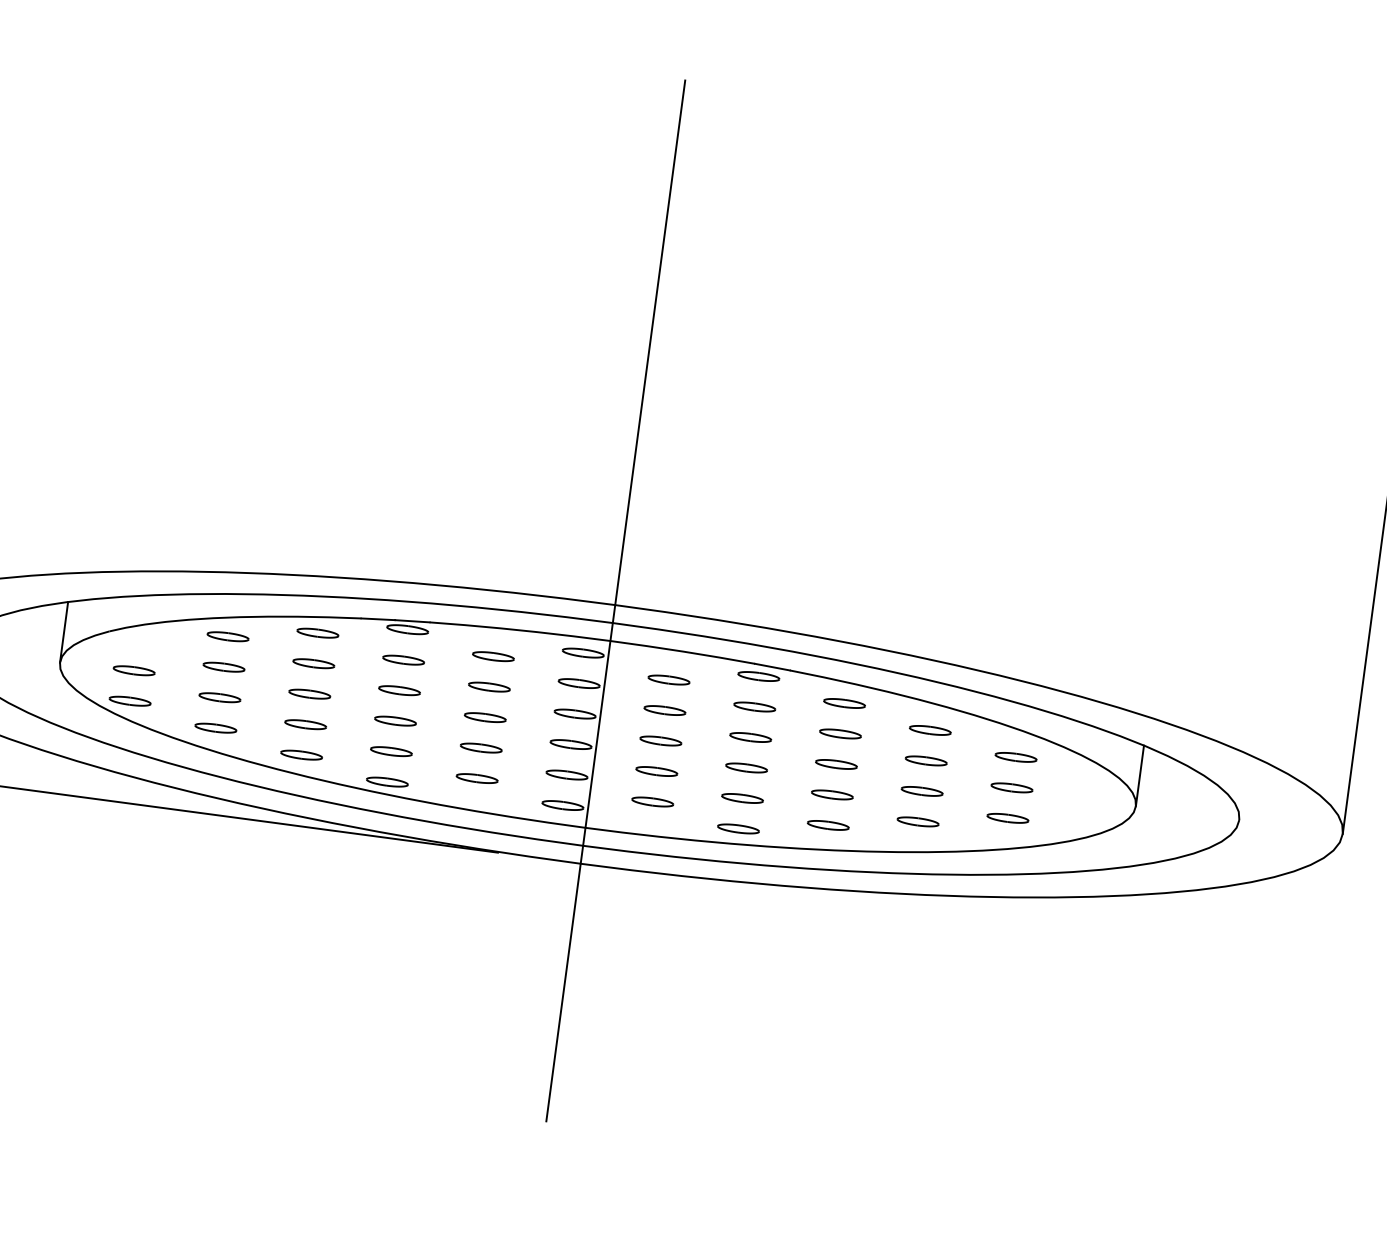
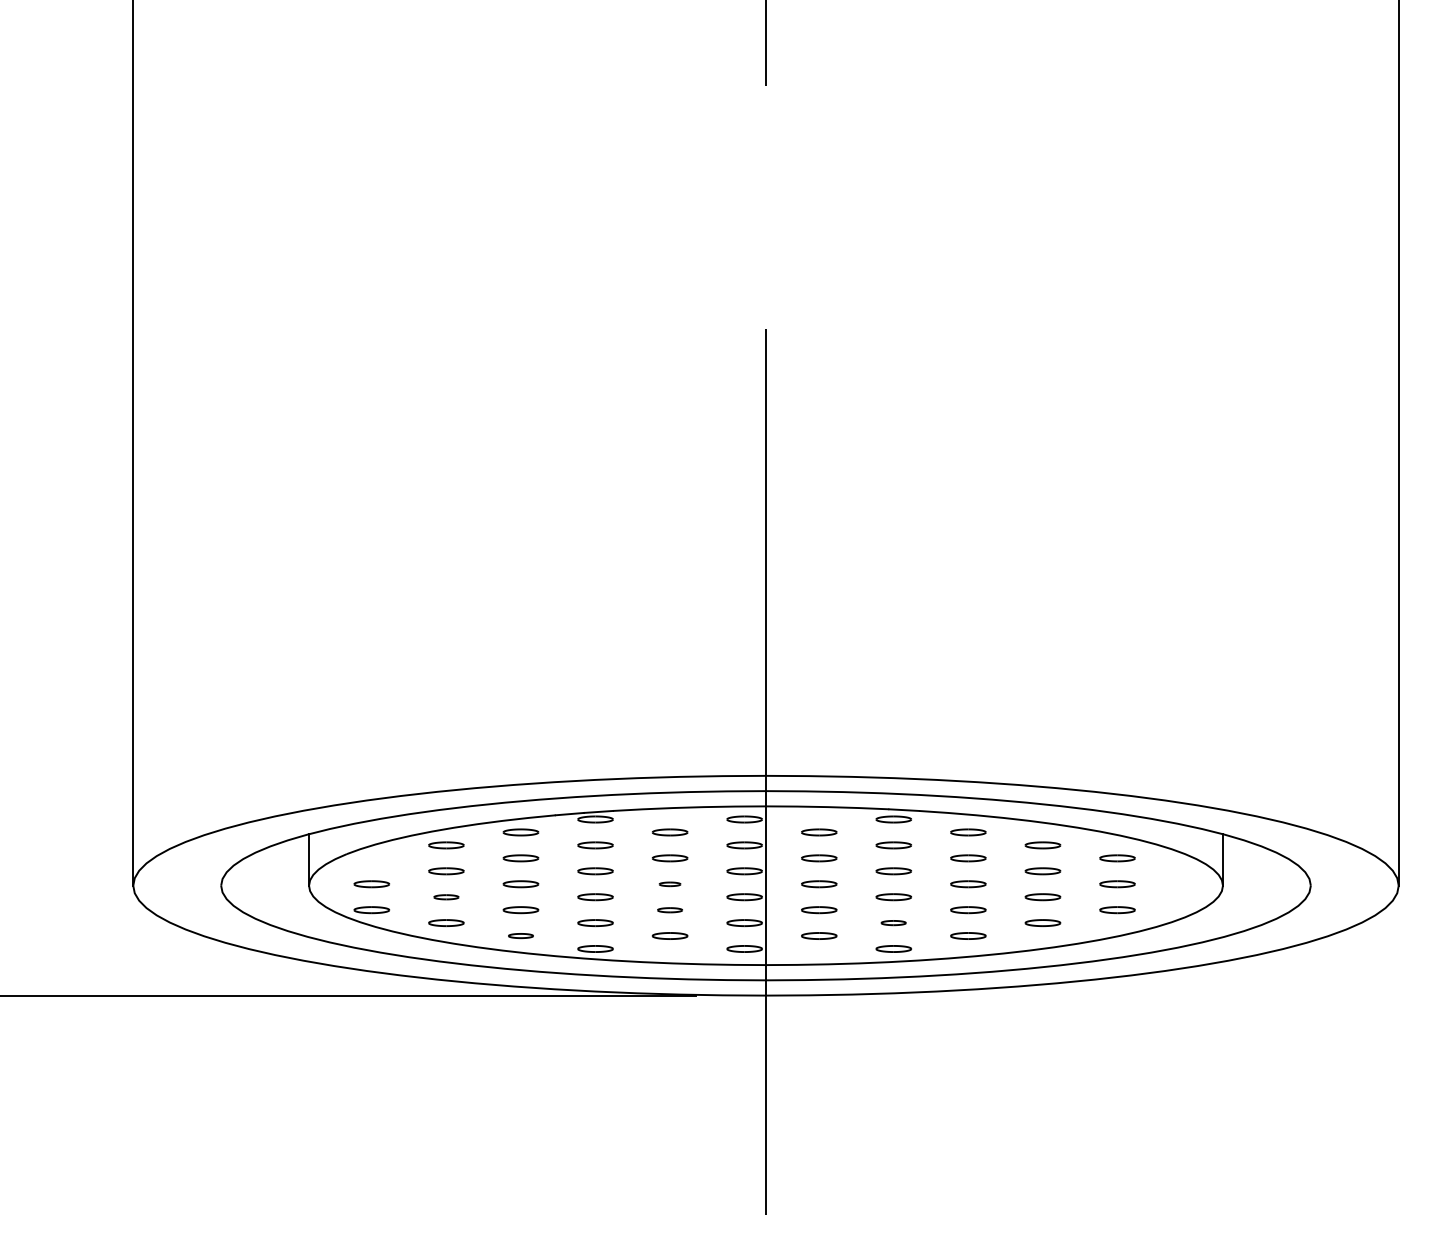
part: (220, 698) -> (446, 897), size x0.7
part: (484, 717) -> (669, 884), size x0.6
part: (480, 748) -> (669, 910), size x0.7
part: (301, 754) -> (520, 935), size x0.7
part: (742, 797) -> (893, 922), size x0.7

